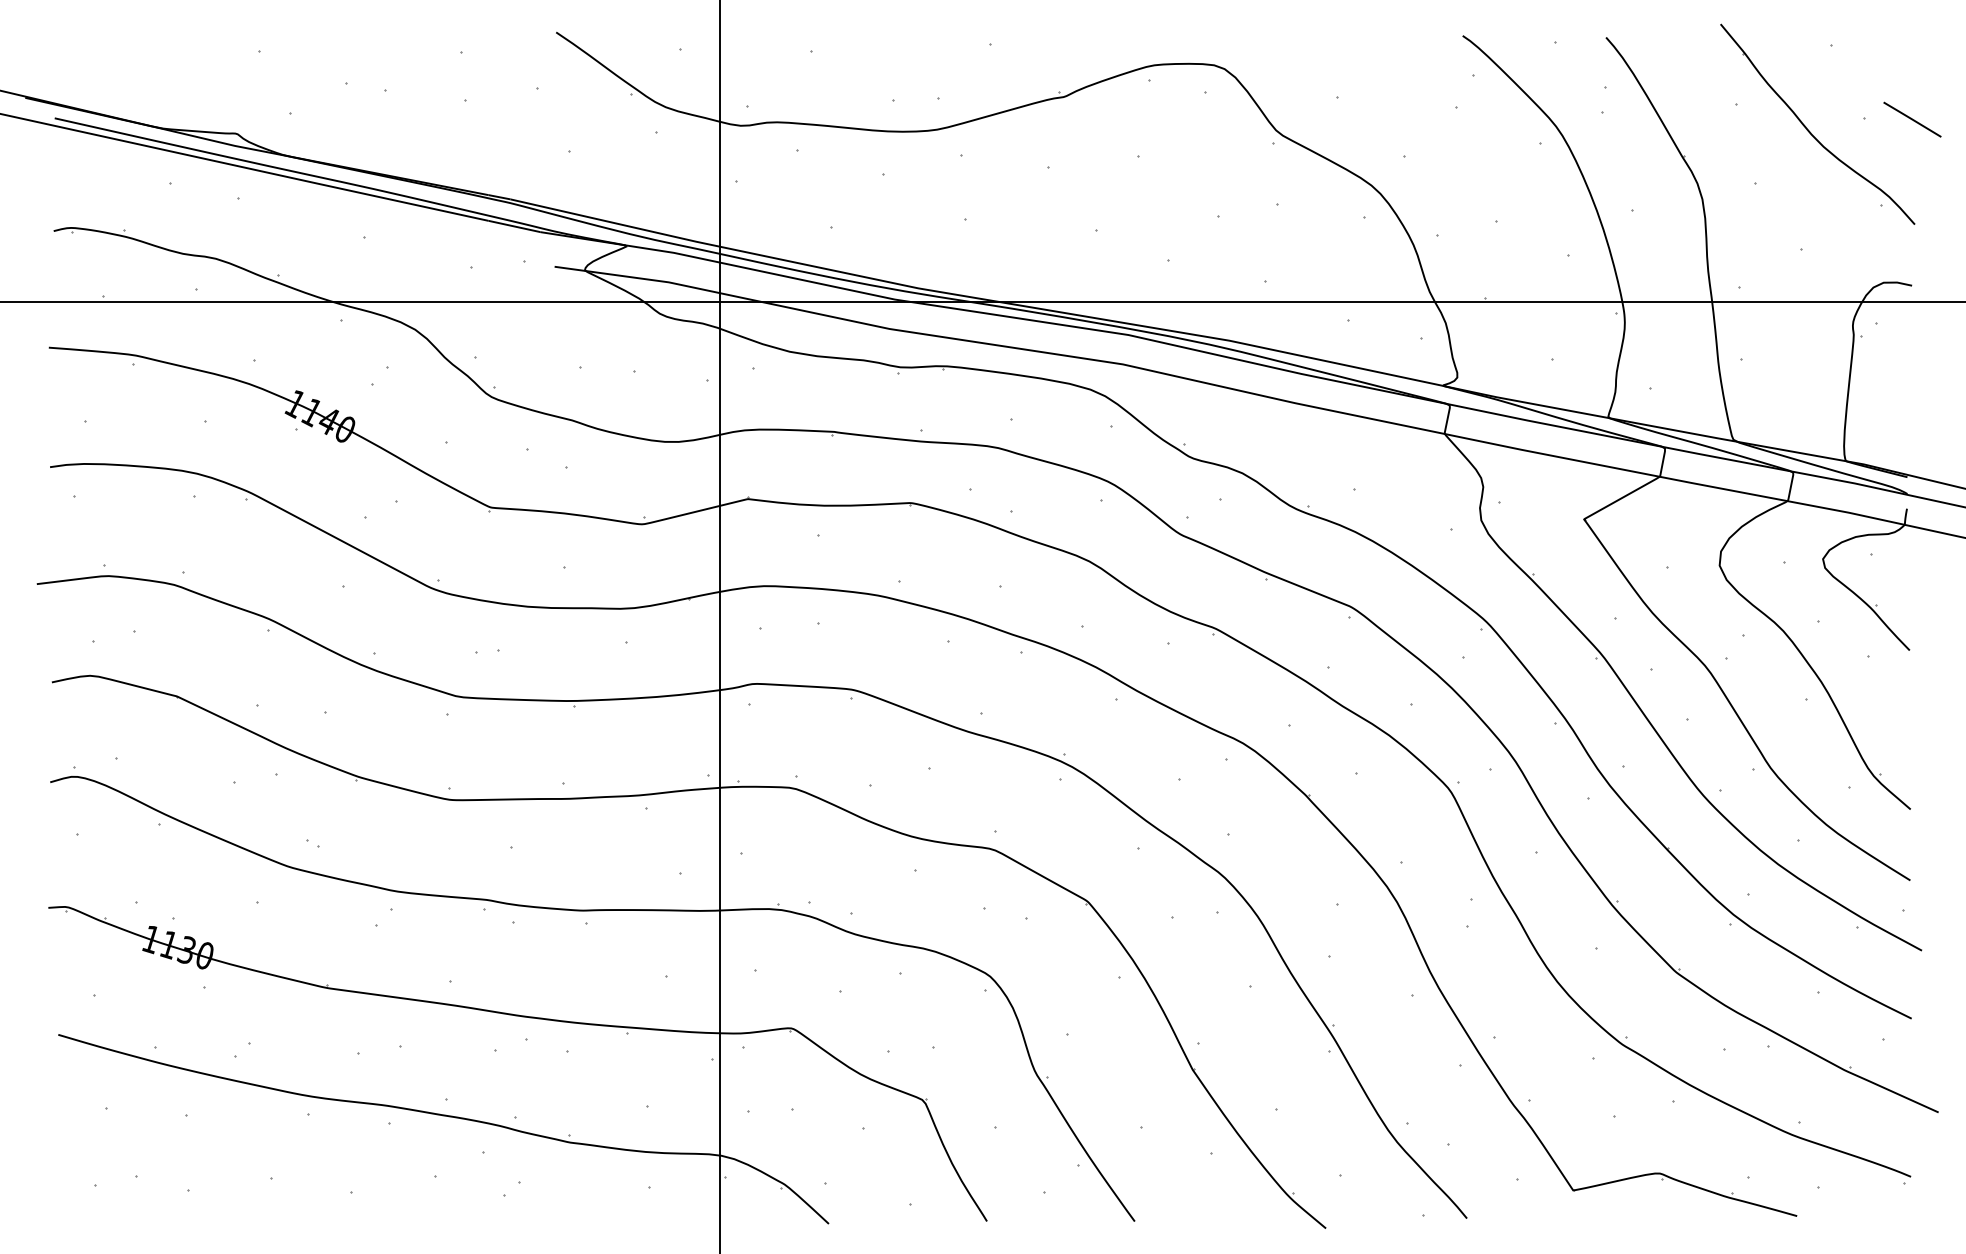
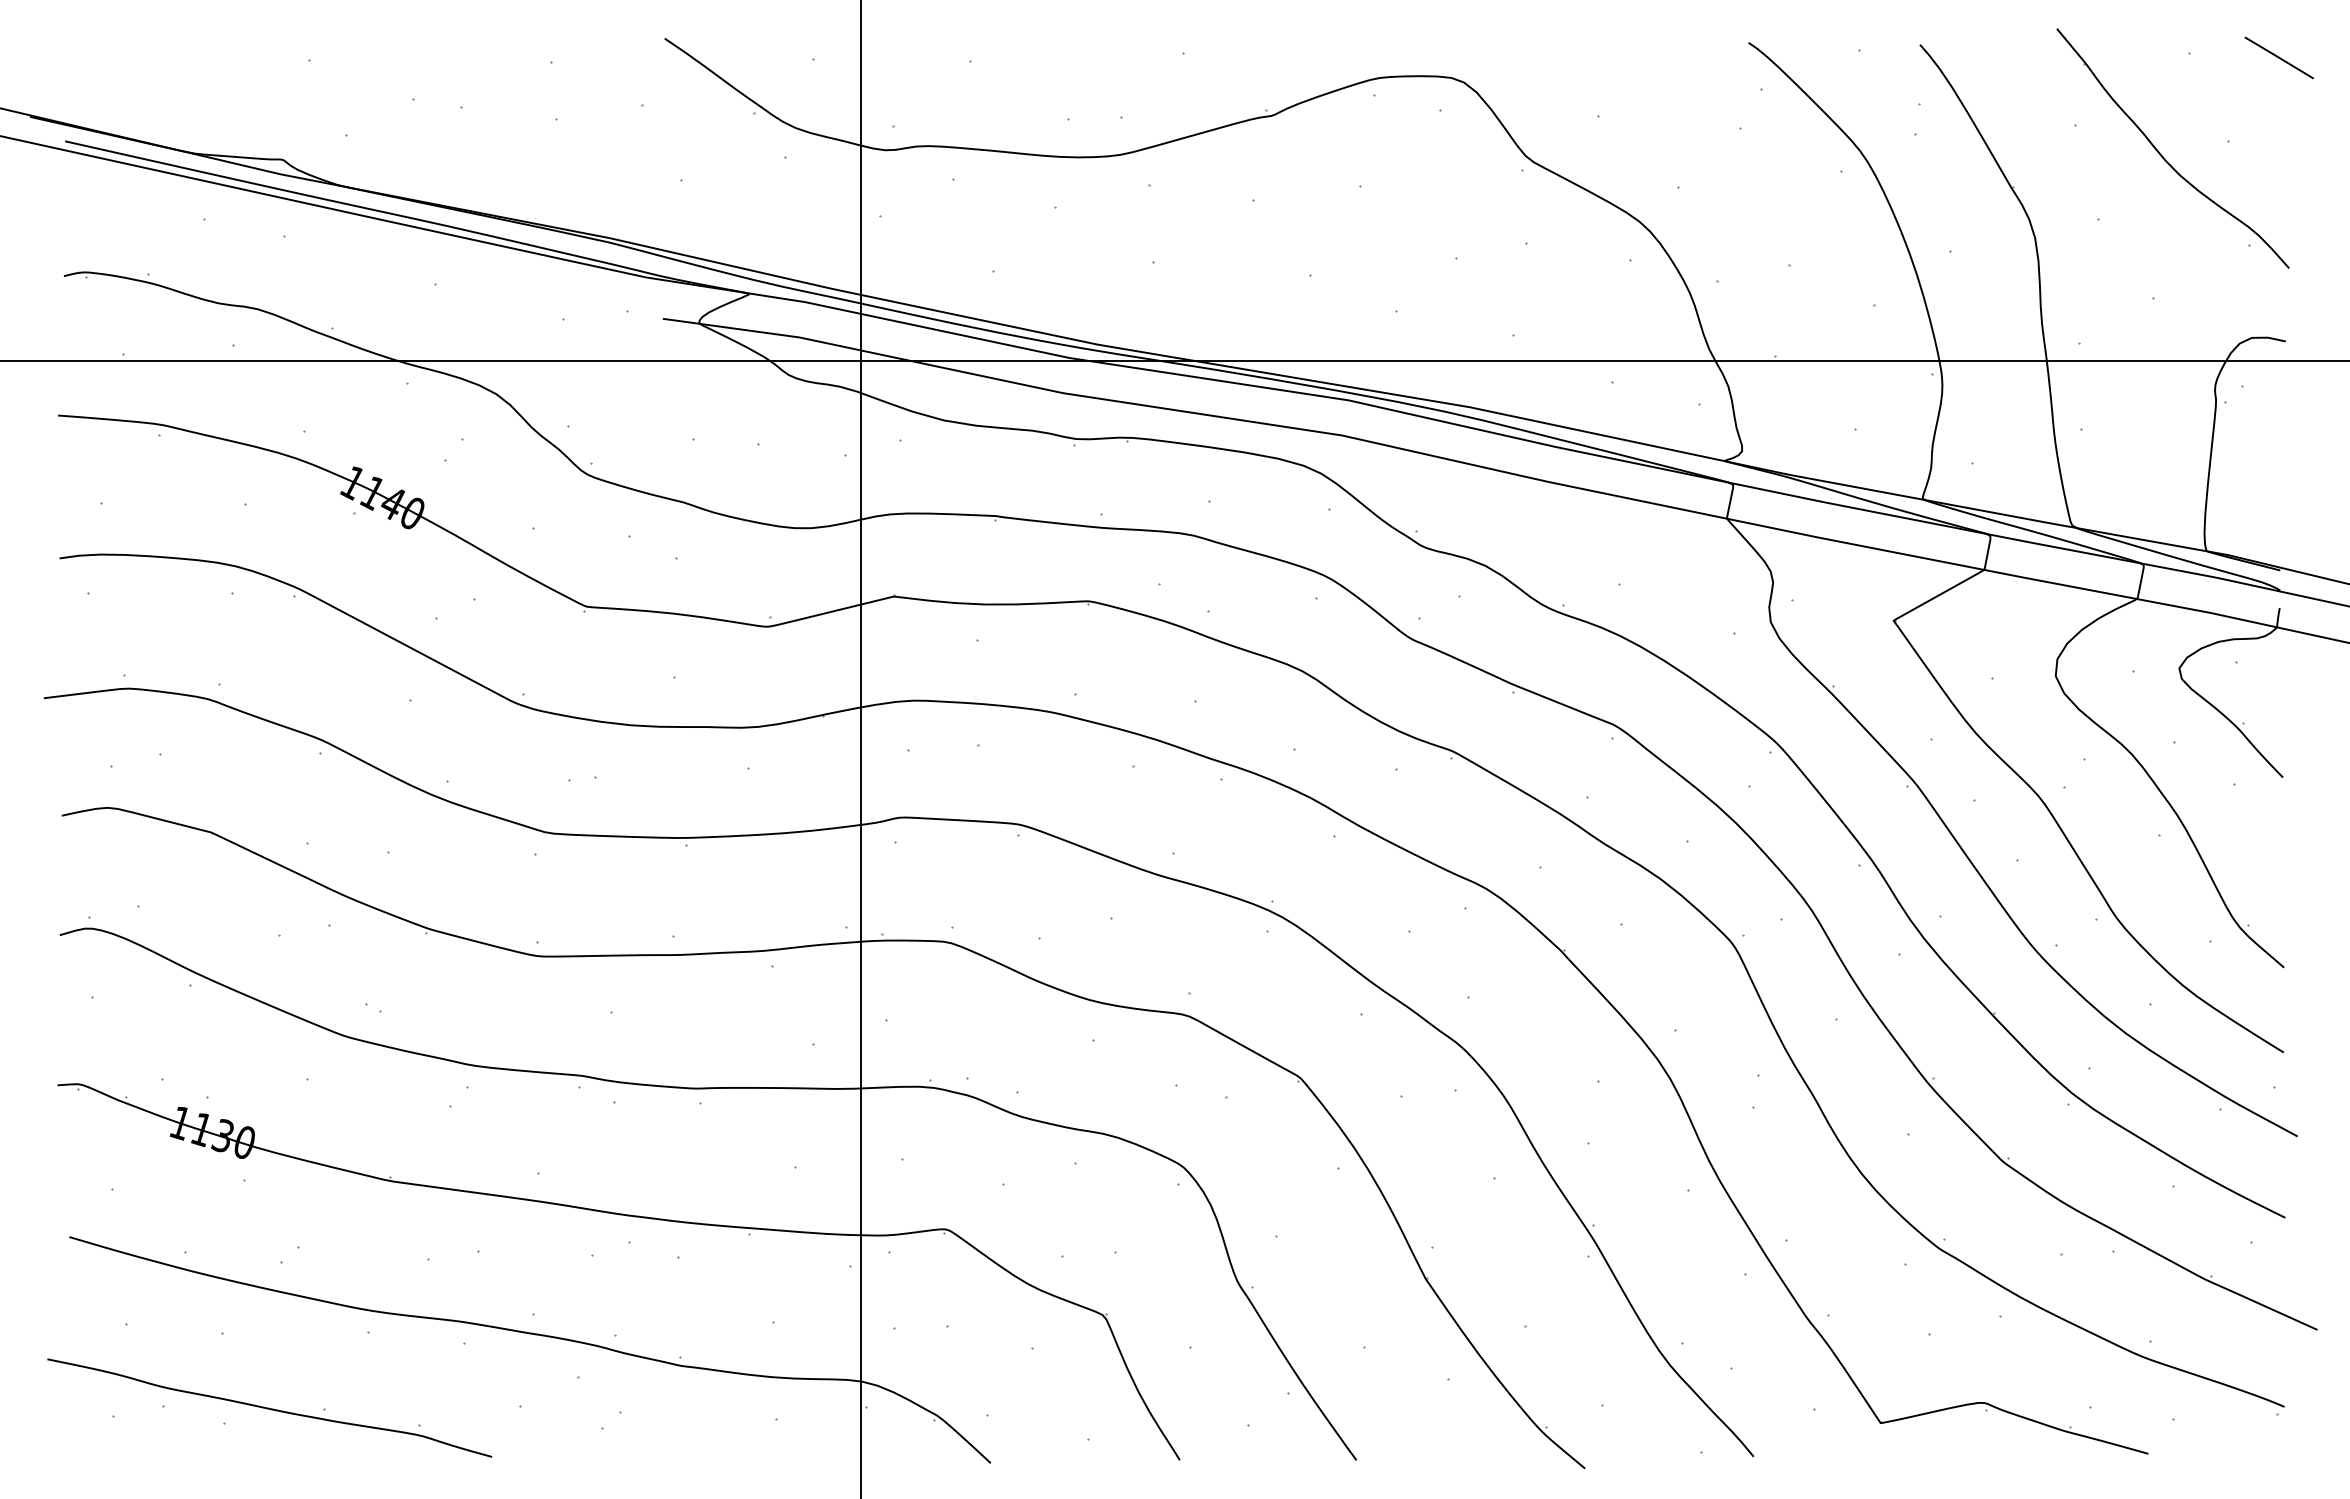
line: (1911, 119) -> (2278, 57), moved
curve: (224, 1177) -> (268, 1407), added

